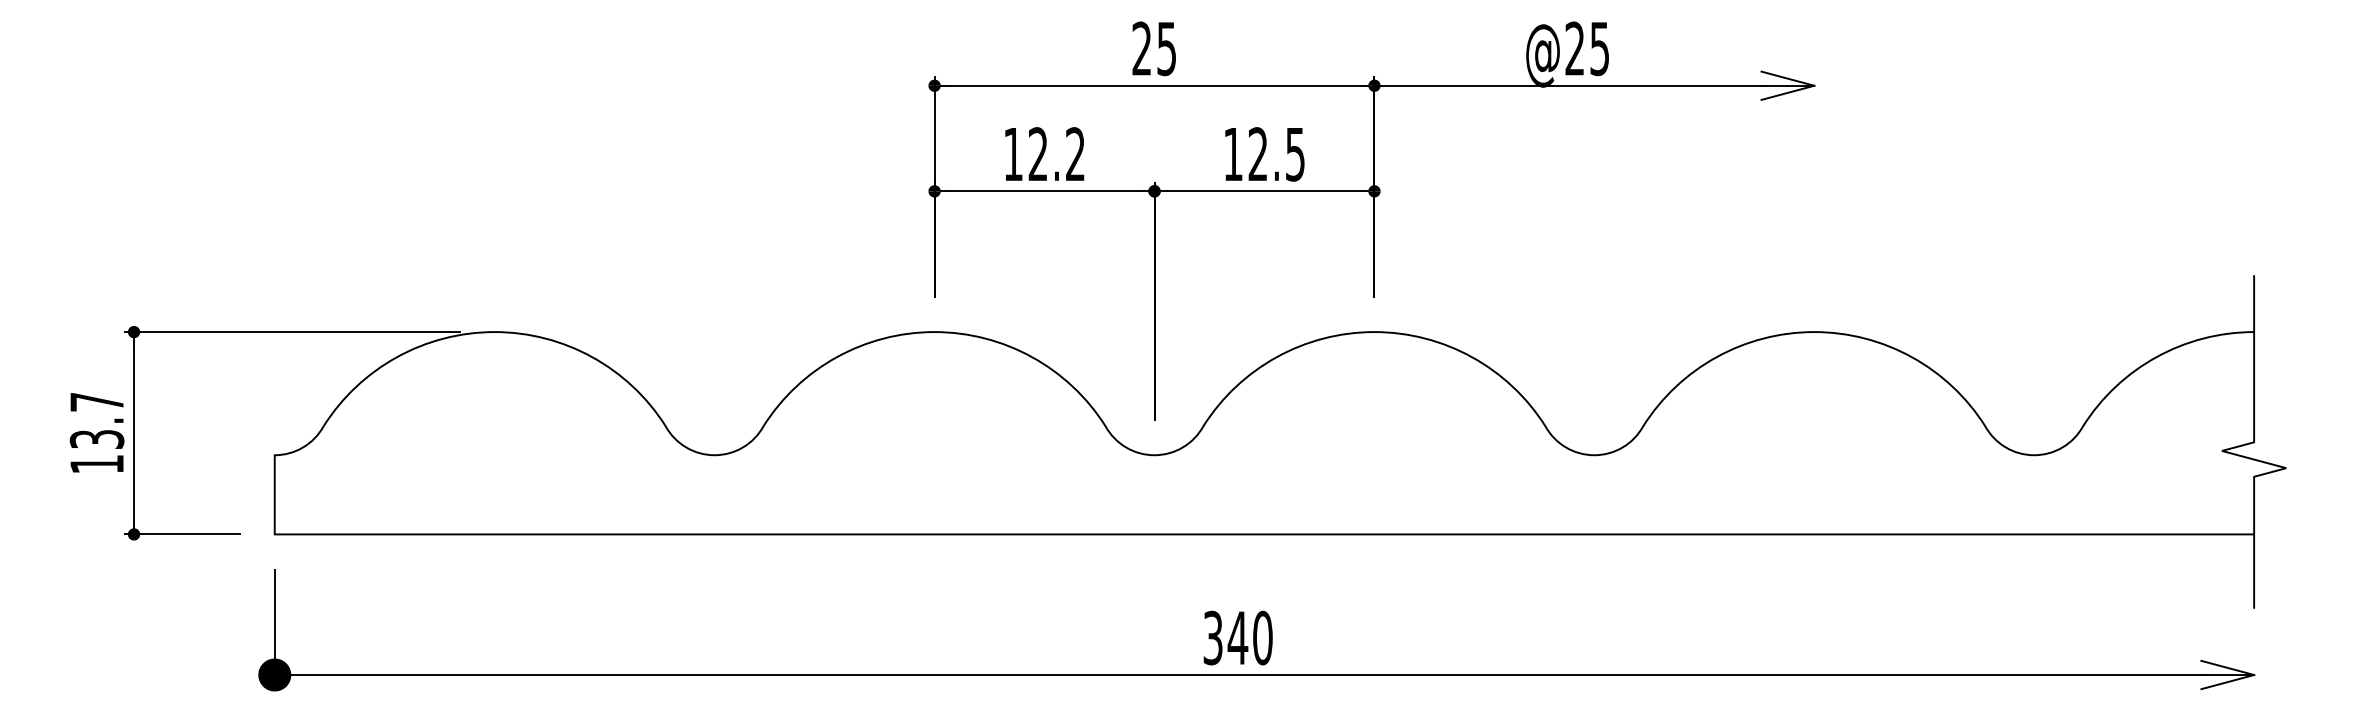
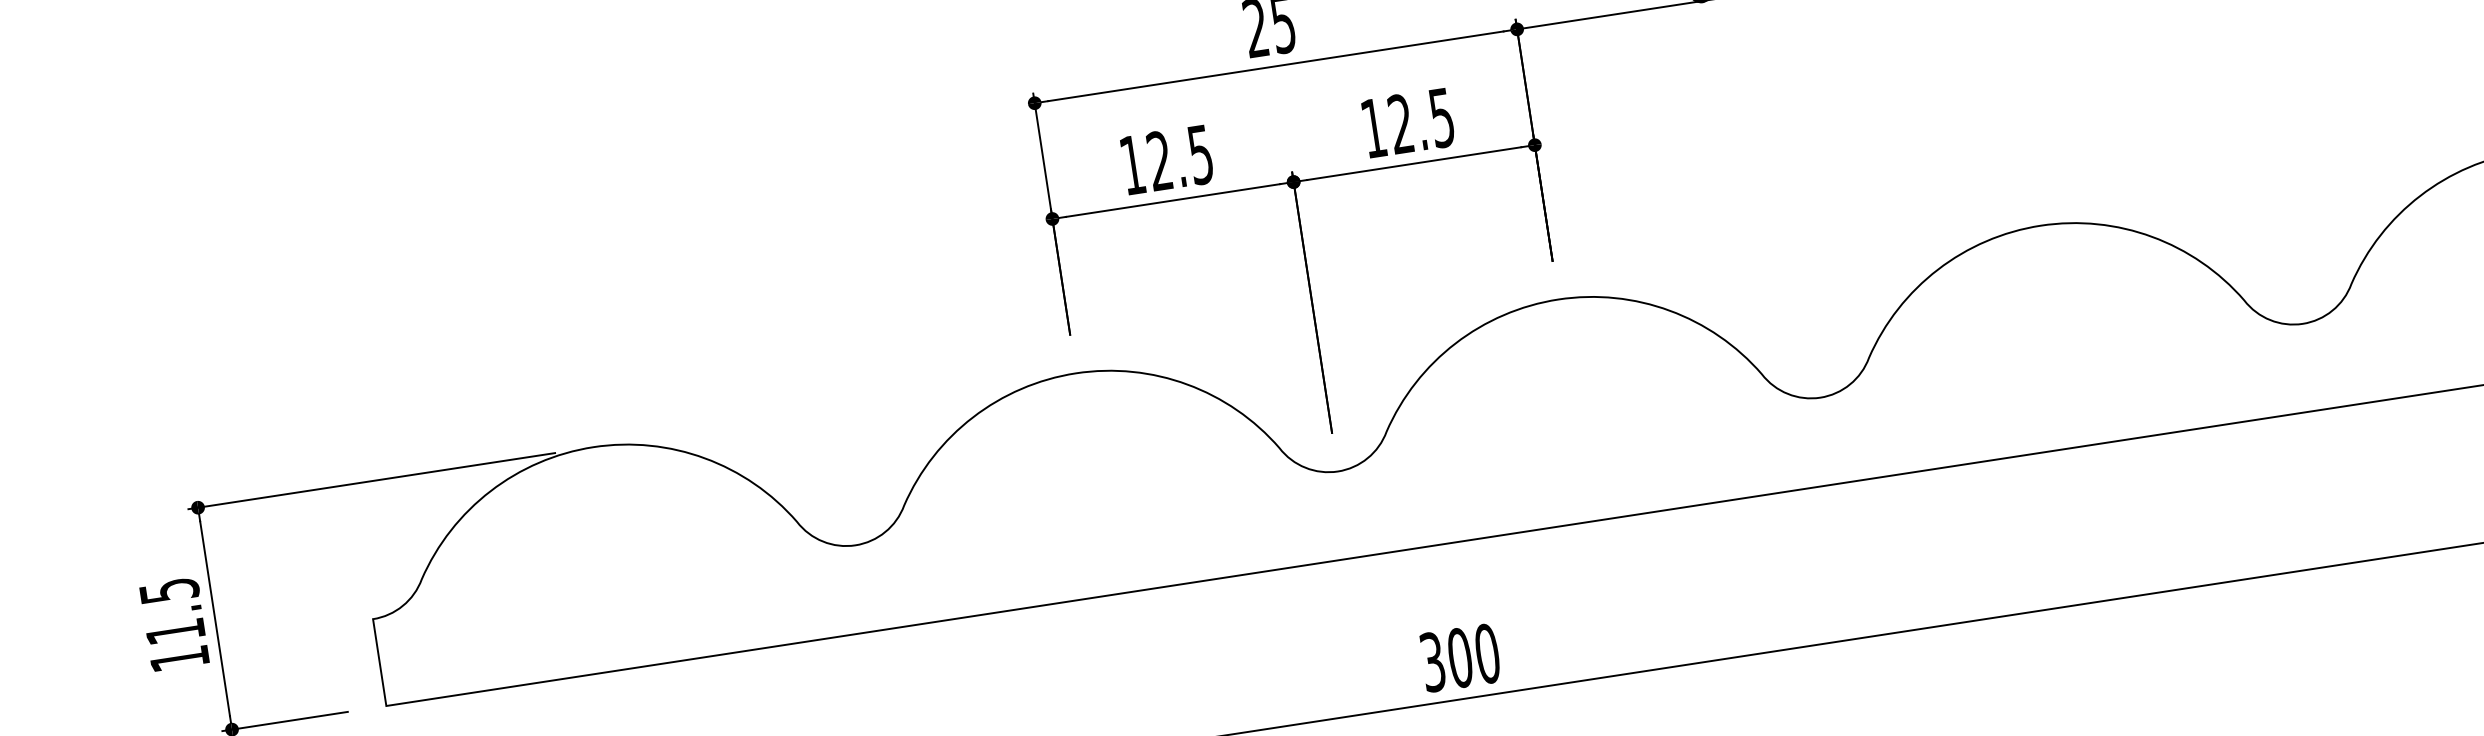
text: (1075, 154) -> (1200, 154), 12.2 -> 12.5
text: (96, 420) -> (171, 610), 13.7 -> 11.5
text: (1237, 637) -> (1459, 657), 340 -> 300

